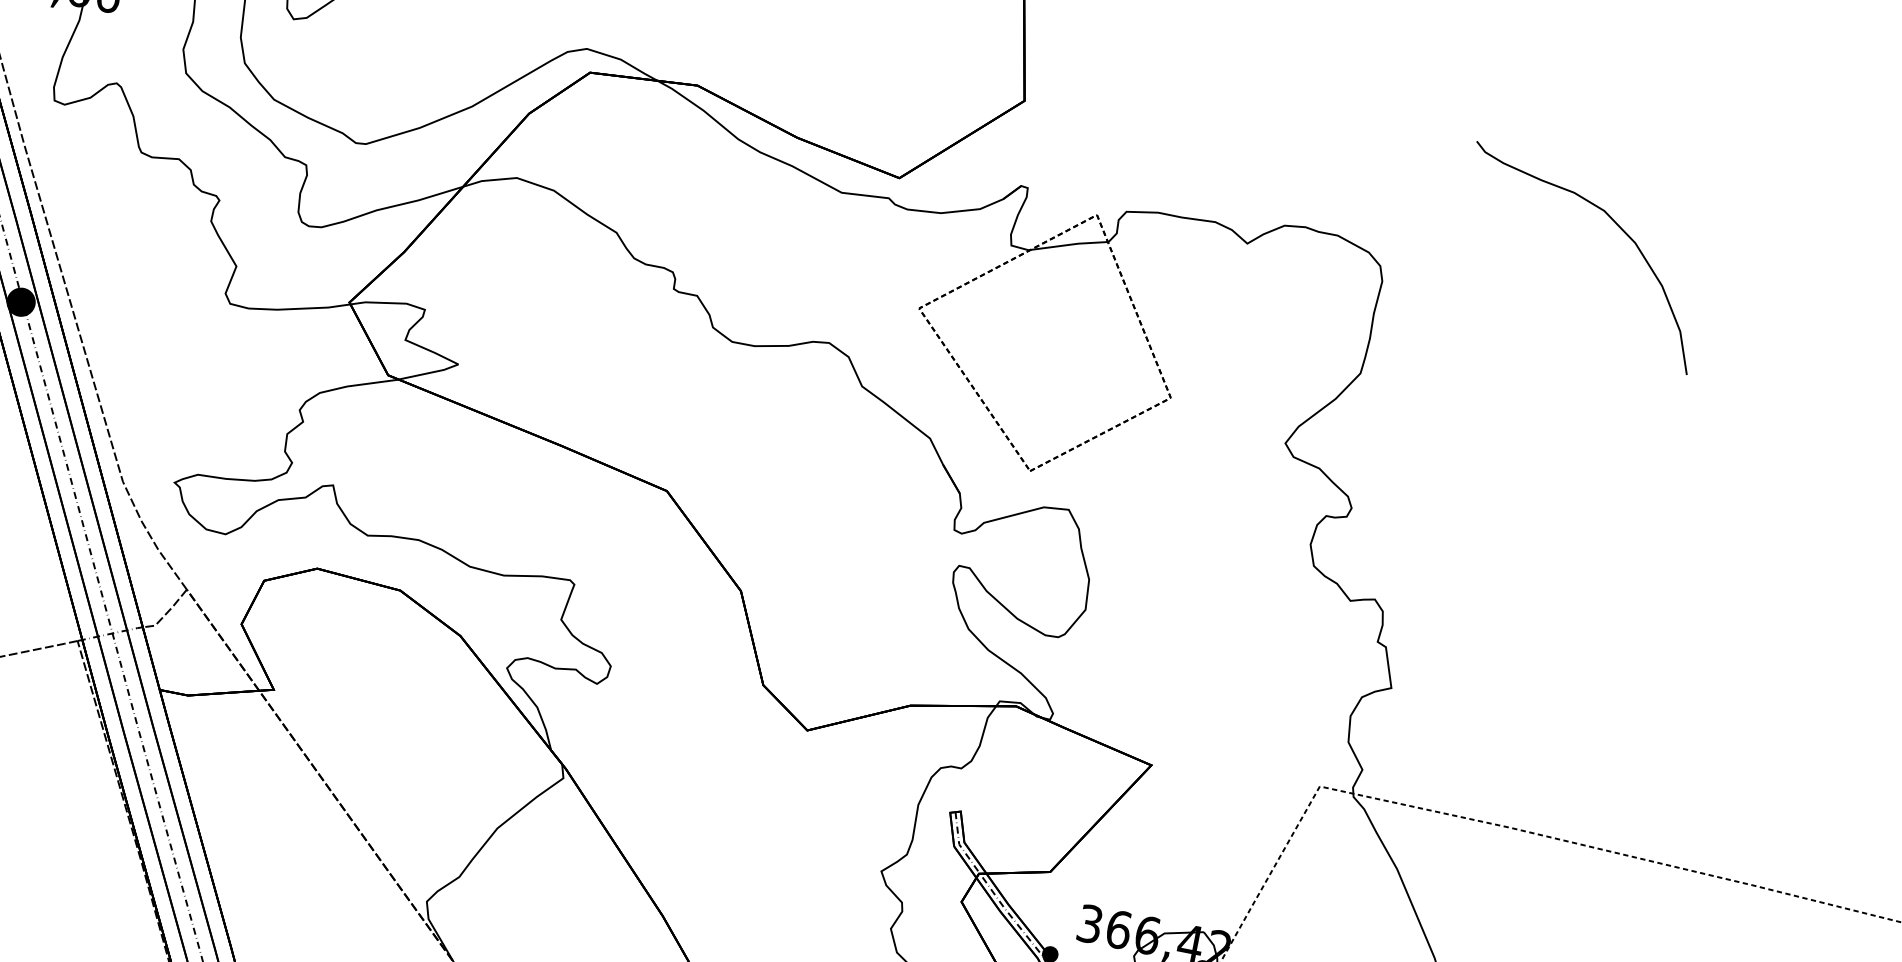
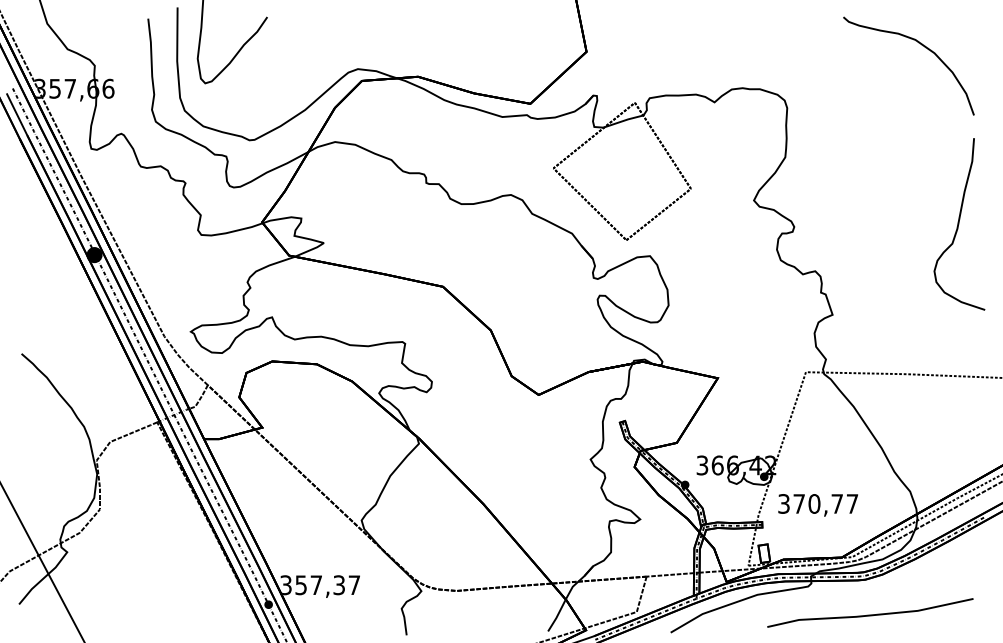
curve: (1613, 223) -> (921, 45), moved
curve: (1664, 564) -> (959, 224), added

